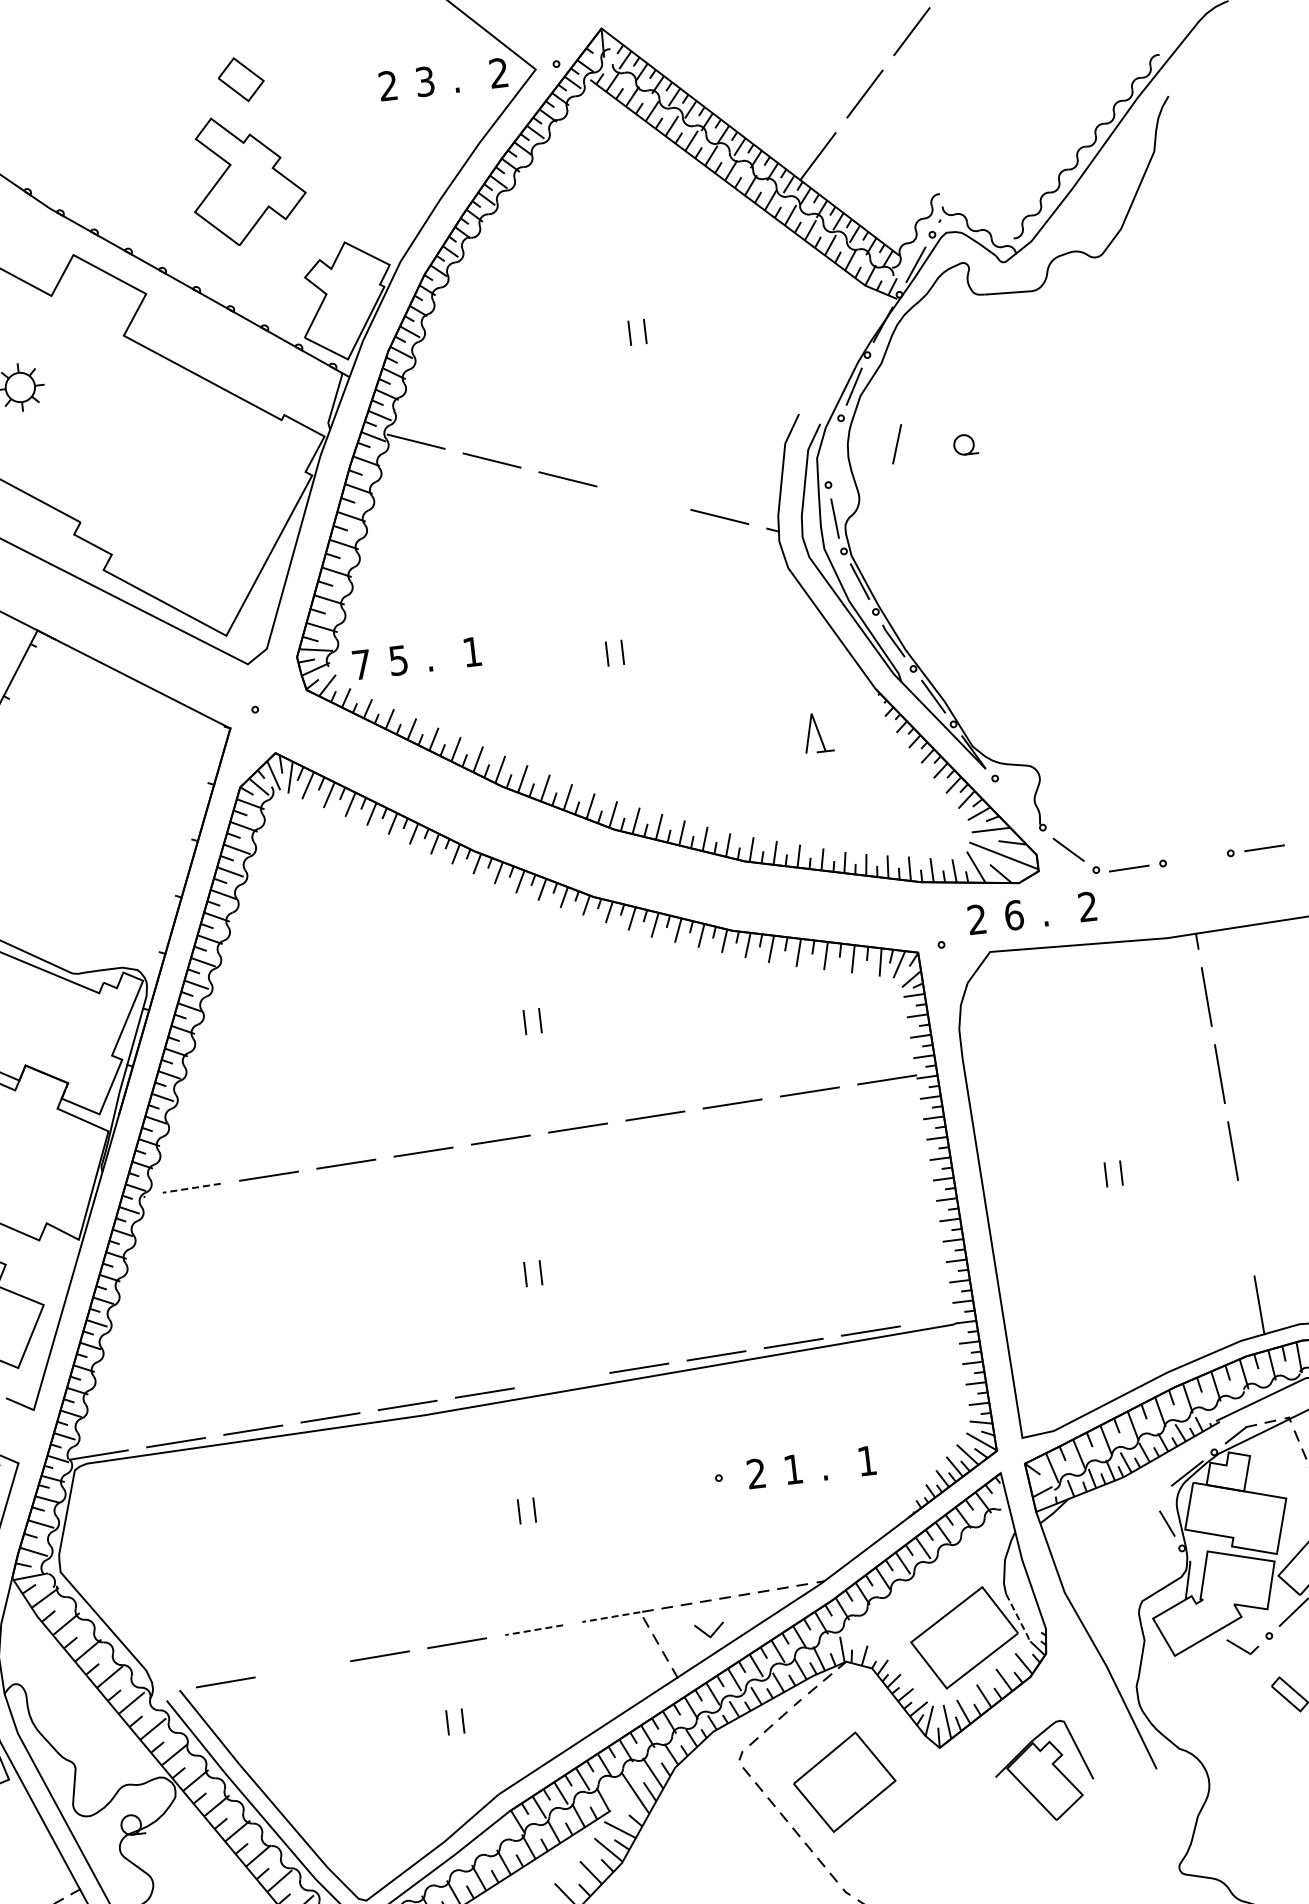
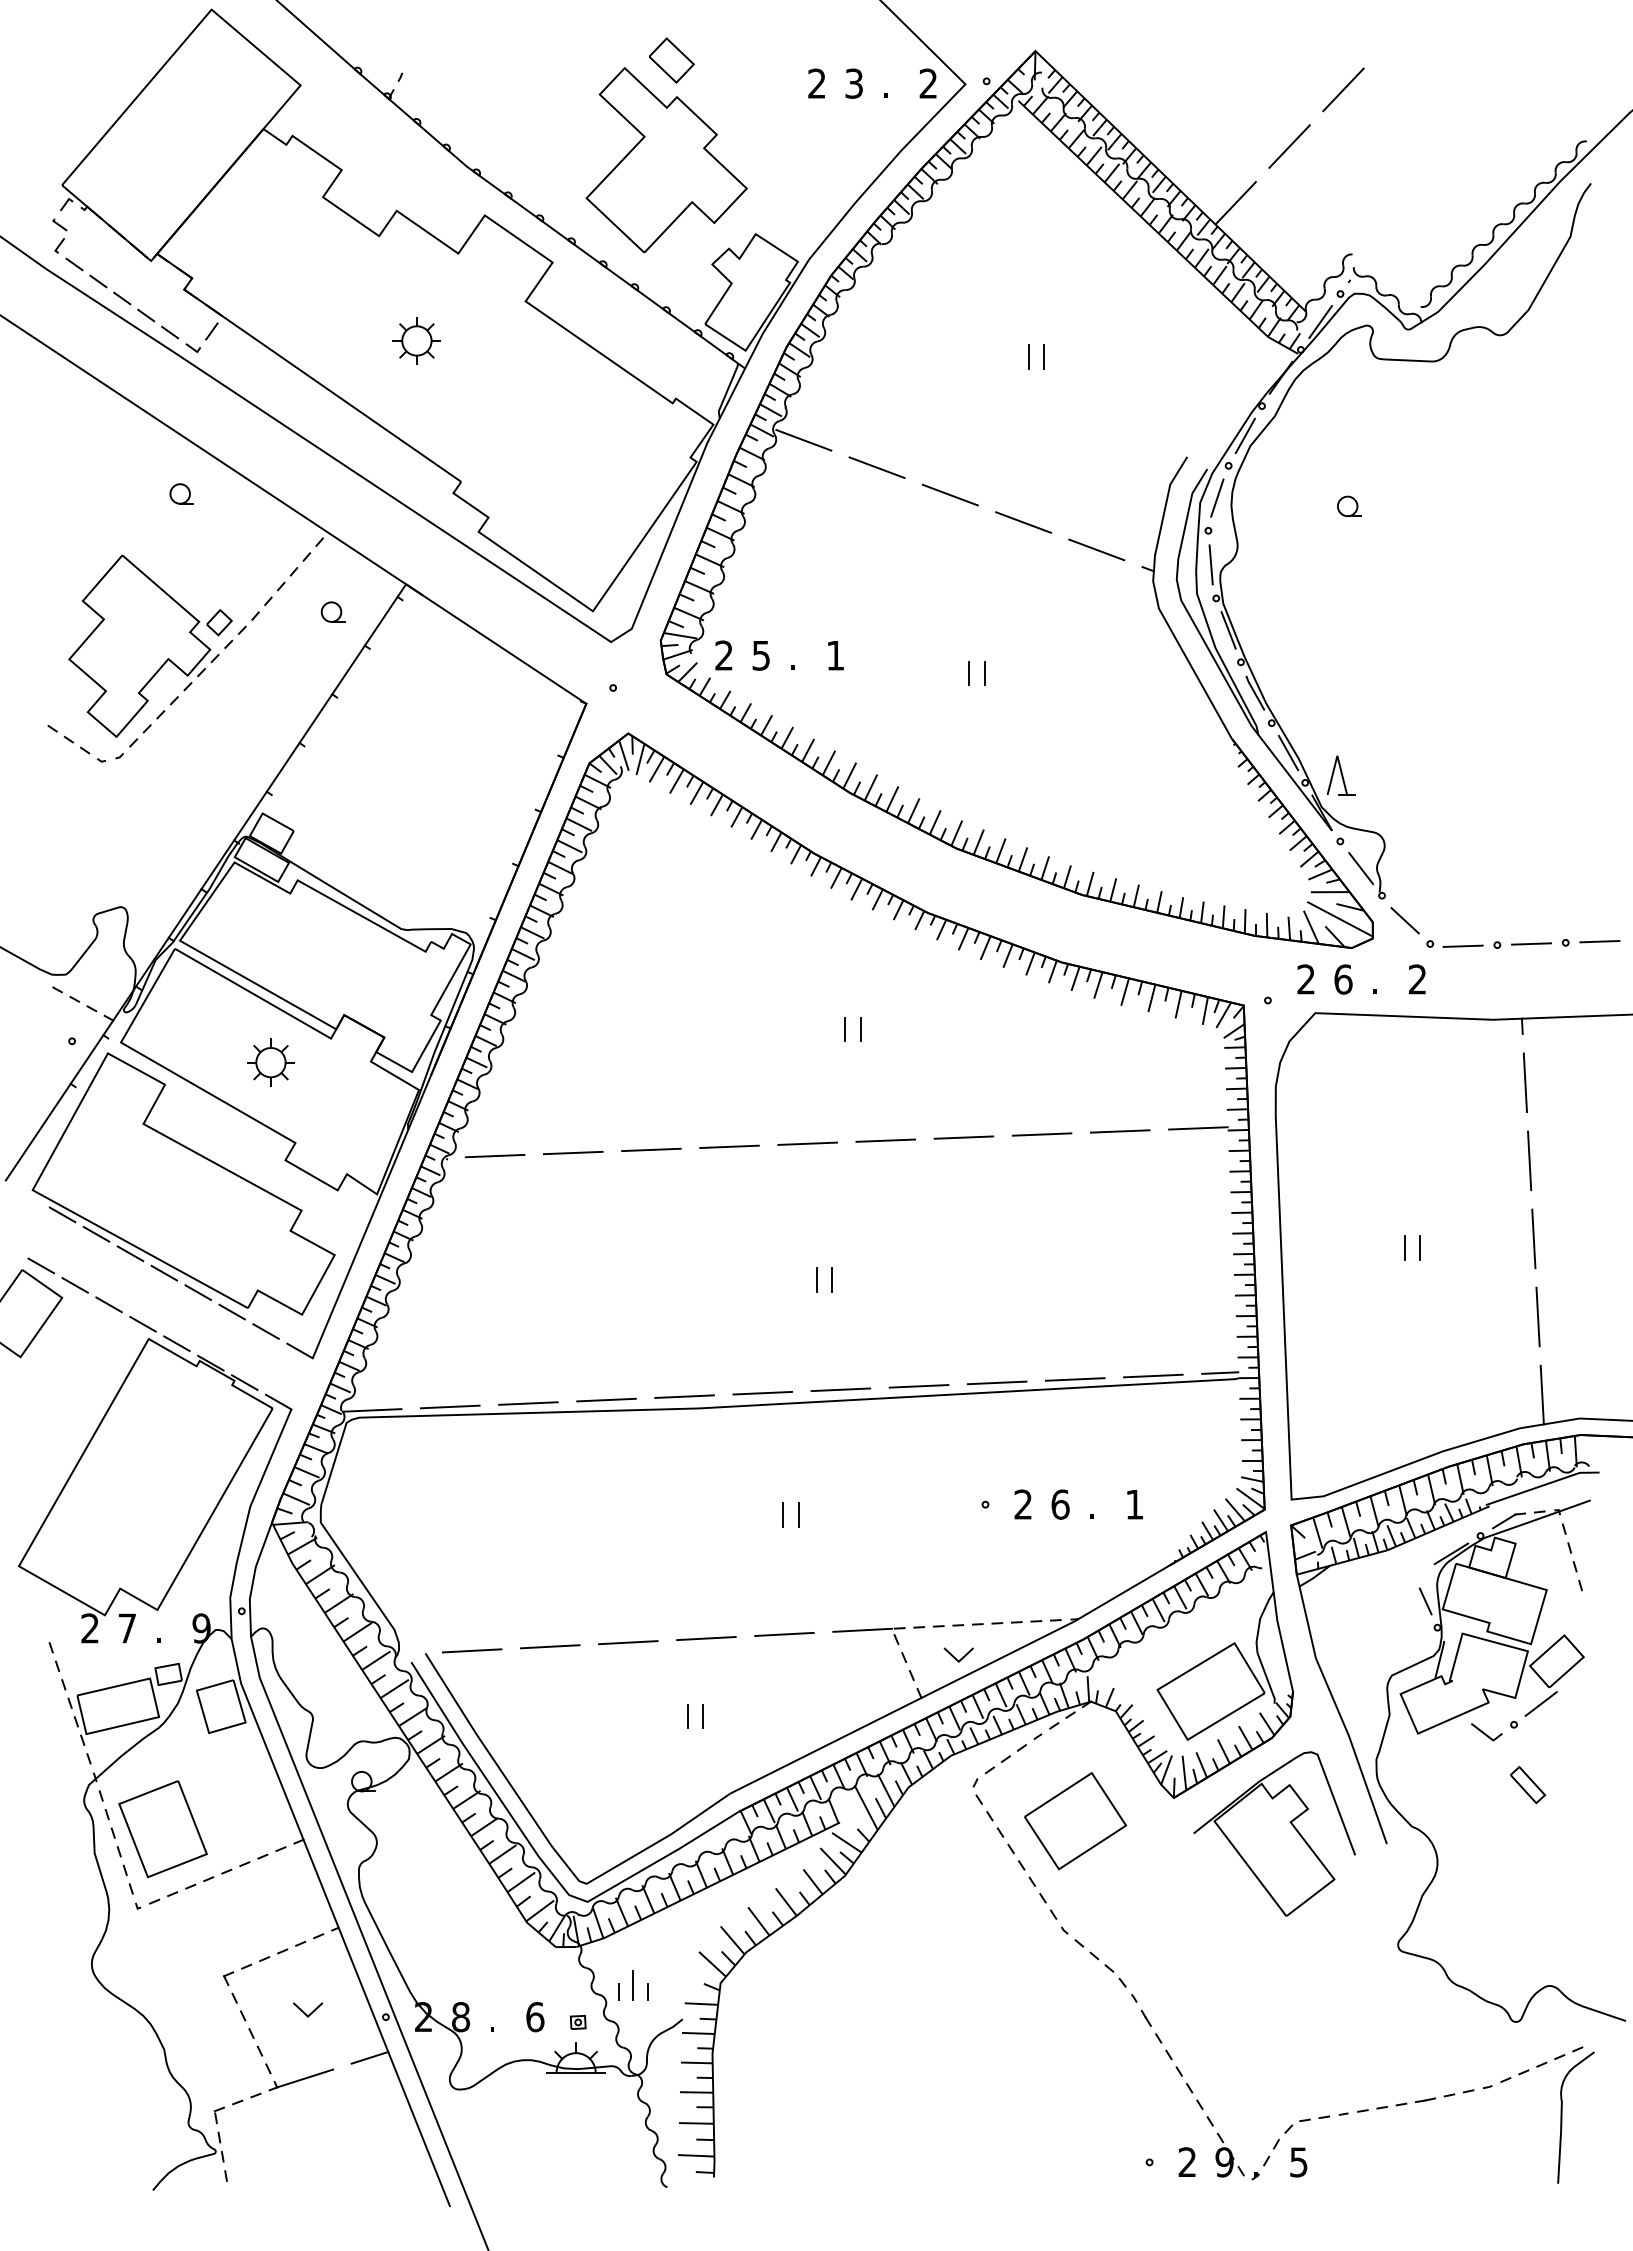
part: (247, 179) -> (666, 160), size x1.43
line: (897, 443) -> (1217, 497), moved
line: (643, 498) -> (1023, 522), added
text: (361, 664) -> (723, 655), 7 -> 2
part: (816, 732) -> (1340, 775), moved
line: (1019, 802) -> (1361, 868), added
line: (1196, 857) -> (1531, 943), added
line: (191, 1188) -> (494, 1156), dashed -> solid
line: (1245, 1227) -> (1537, 1316), added
line: (937, 1319) -> (1220, 1372), added
line: (561, 1380) -> (840, 1389), added
text: (793, 1469) -> (1060, 1504), 1 -> 6
line: (611, 1617) -> (862, 1630), dashed -> solid
line: (1019, 1618) -> (1267, 1678), dashed -> solid
line: (534, 1630) -> (784, 1634), dashed -> solid
line: (302, 1669) -> (549, 1646), added
part: (1043, 1771) -> (1274, 1833), size x1.67

